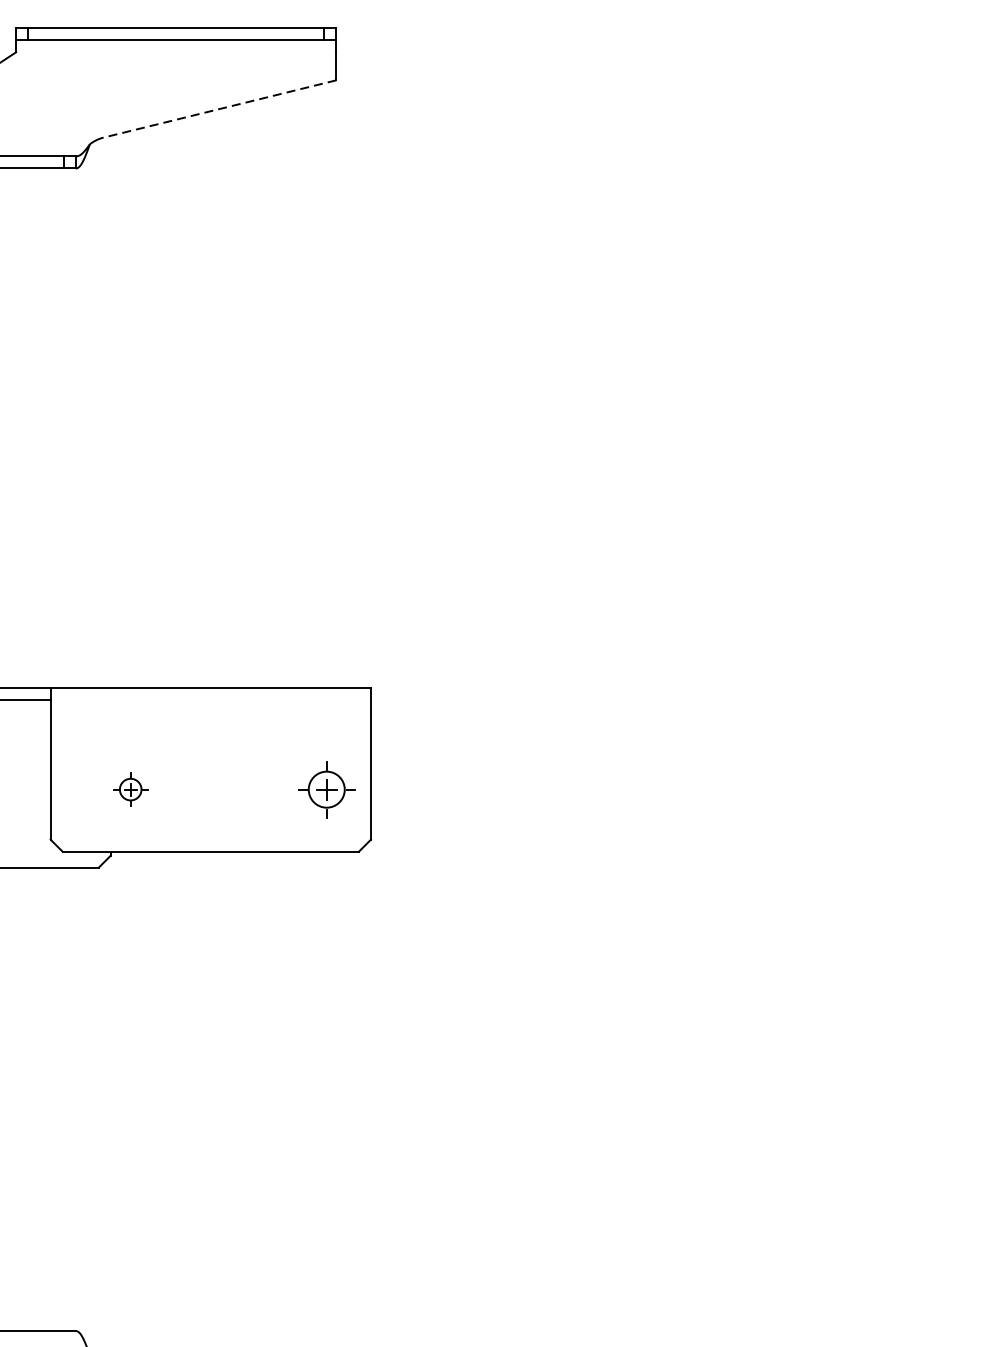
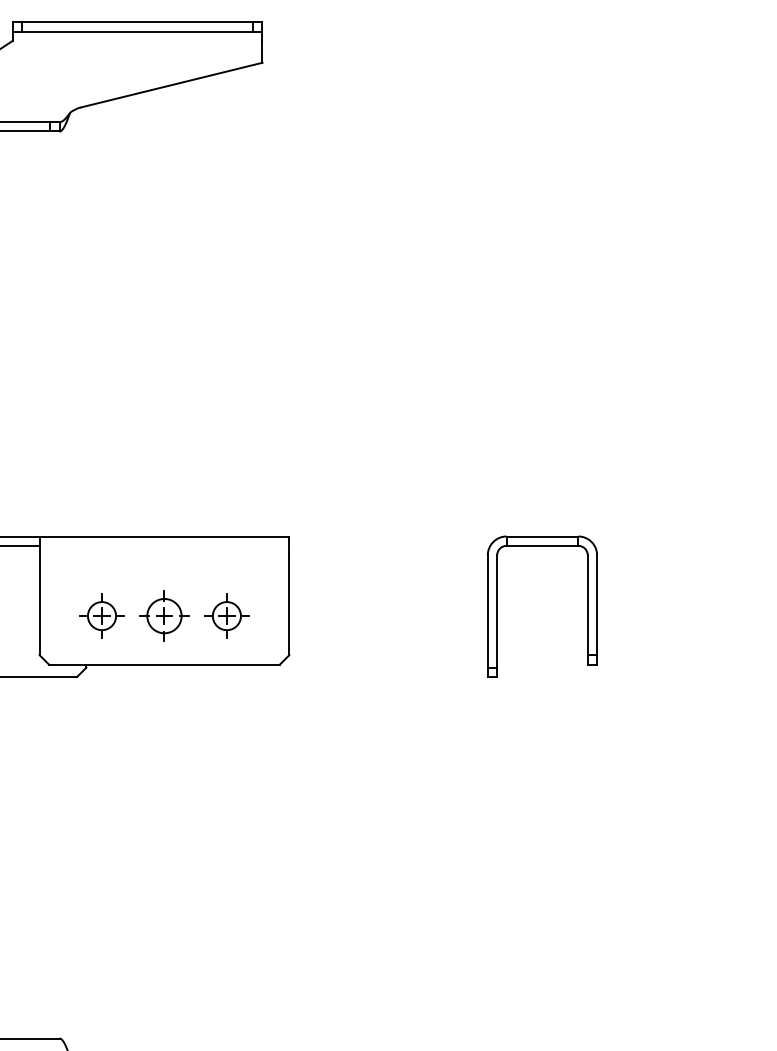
line: (219, 109) -> (171, 85), dashed -> solid
part: (637, 777) -> (497, 606), added
part: (130, 788) -> (101, 615), size x1.67
part: (210, 788) -> (164, 615), added
part: (326, 788) -> (226, 615), moved

